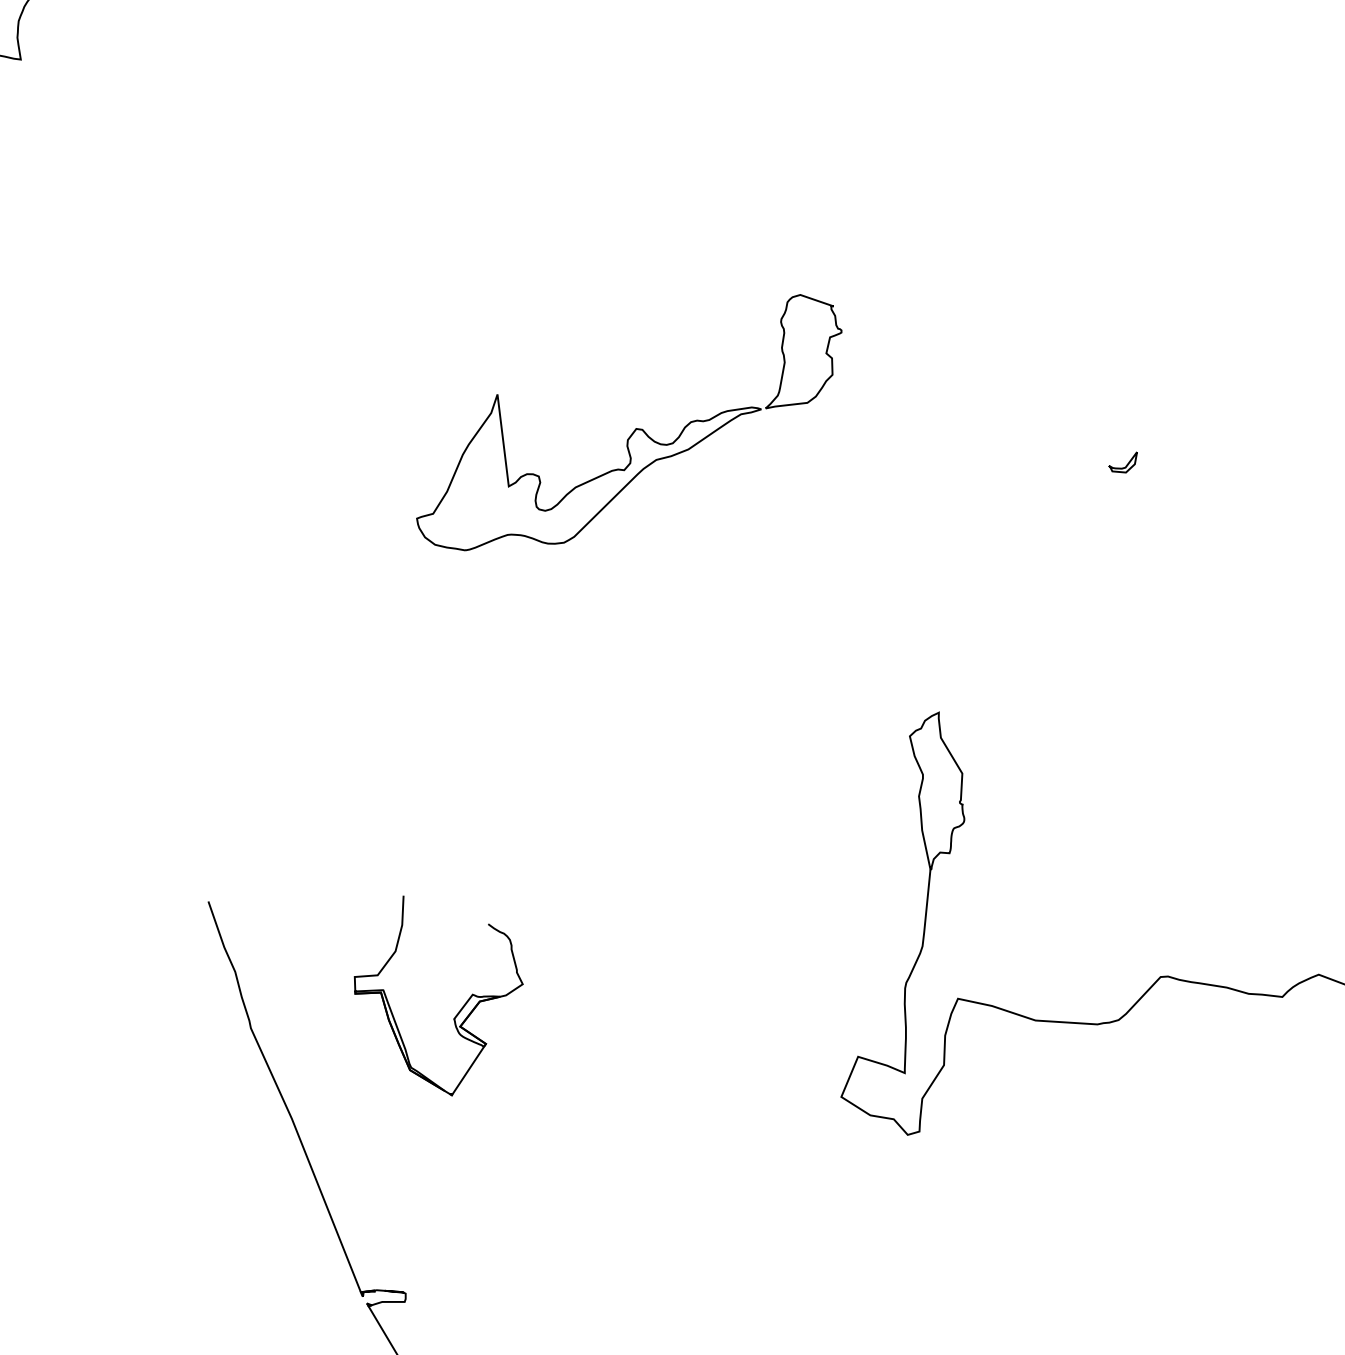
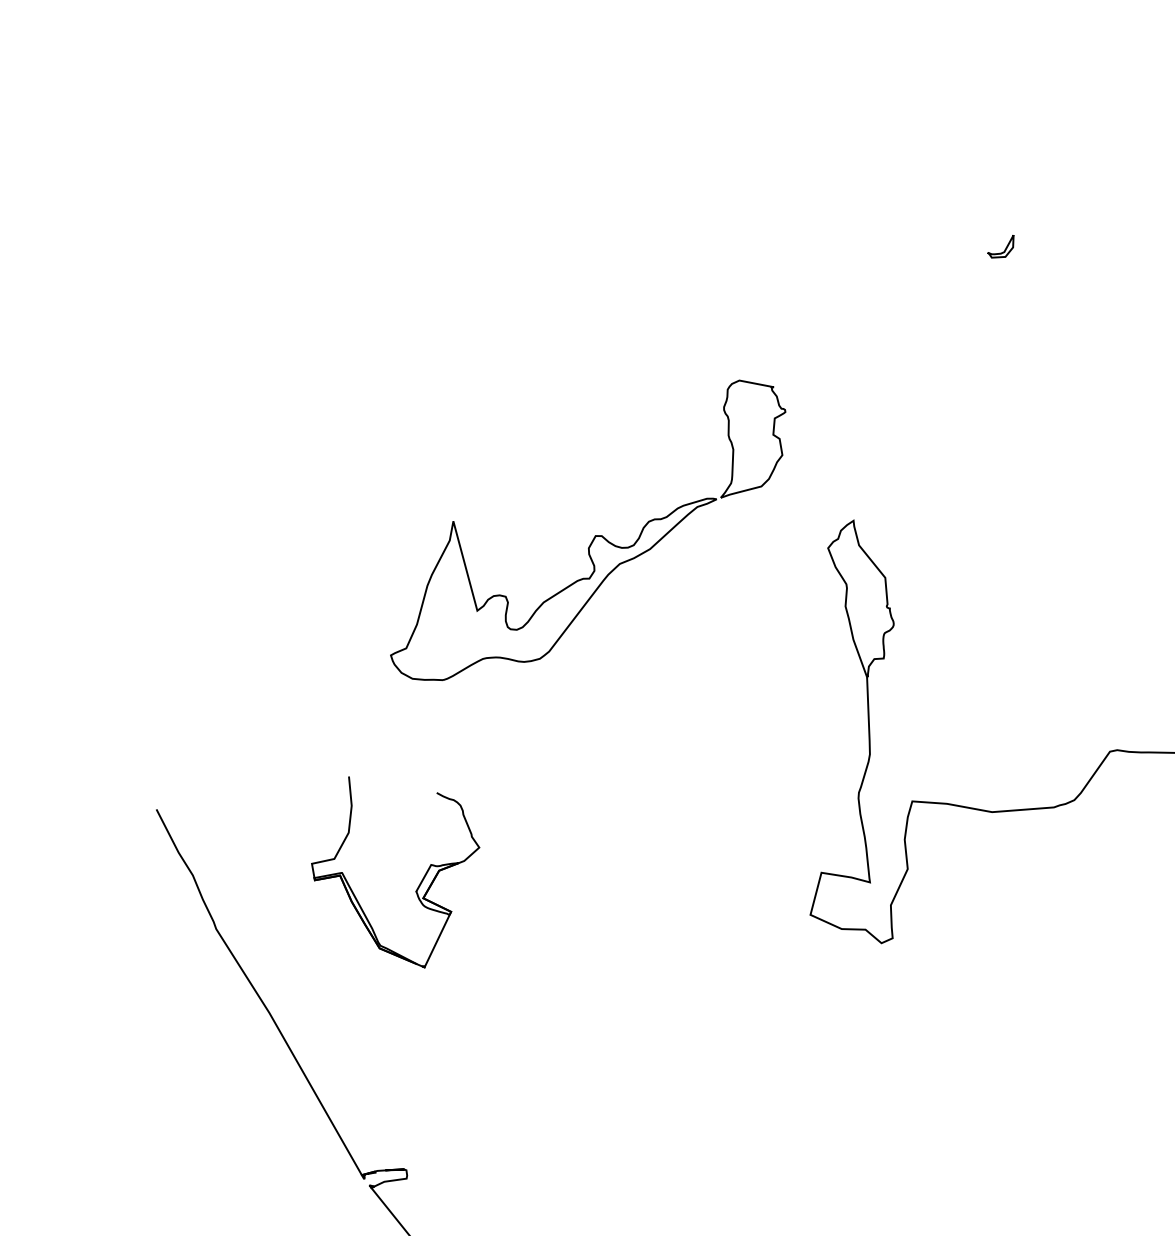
part: (635, 428) -> (594, 535), moved

